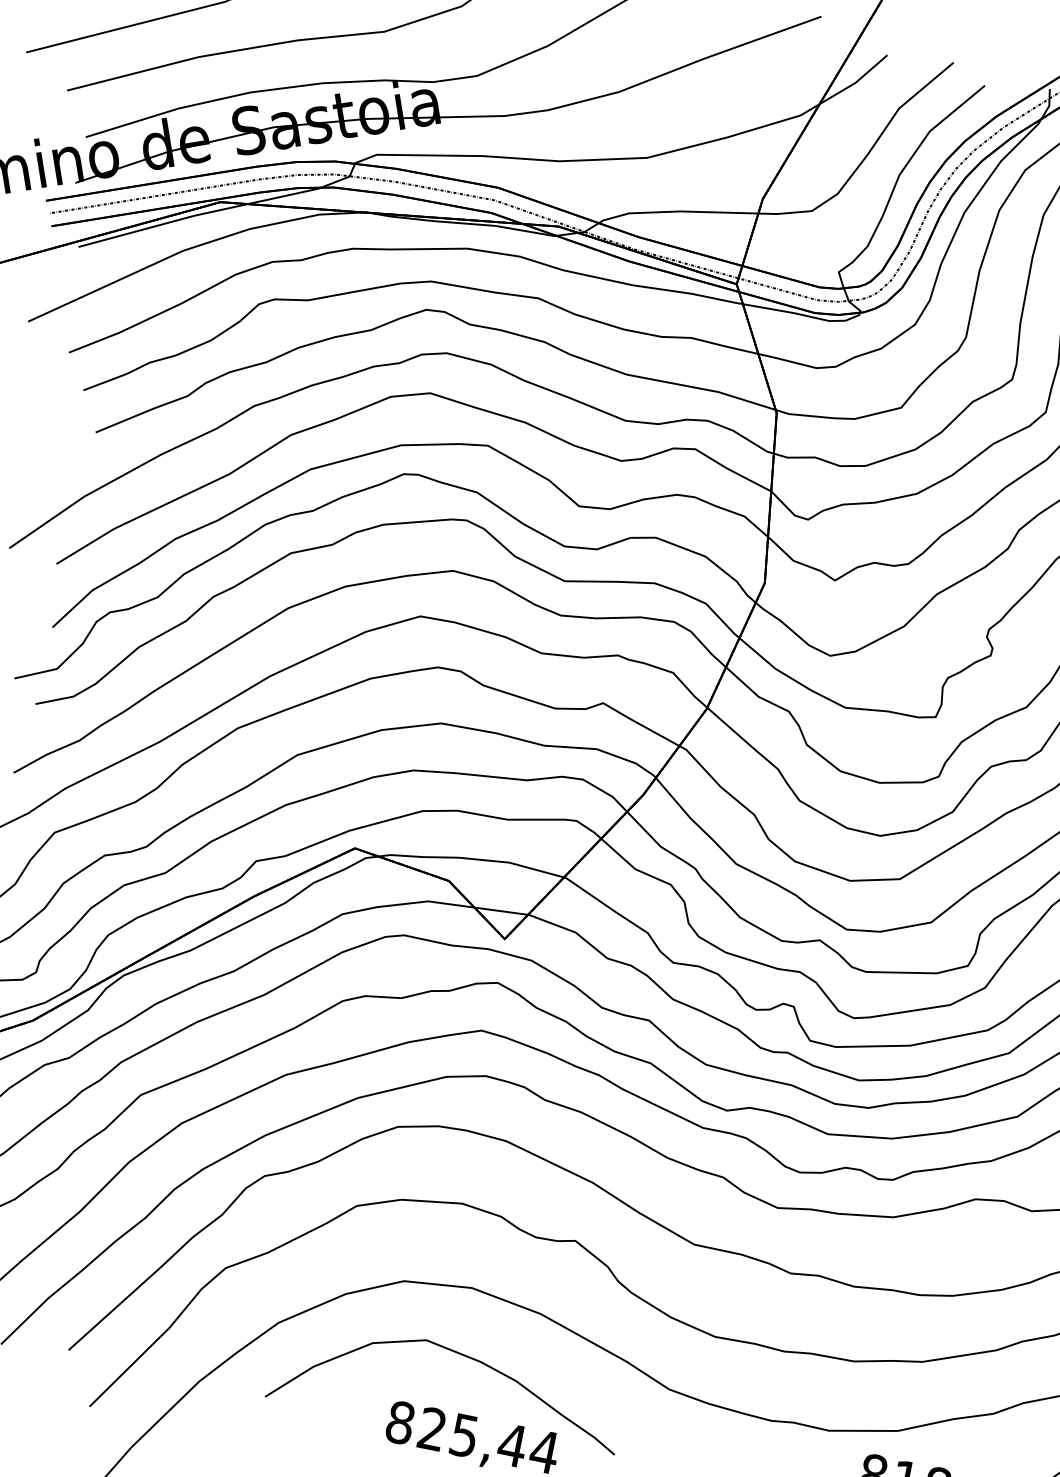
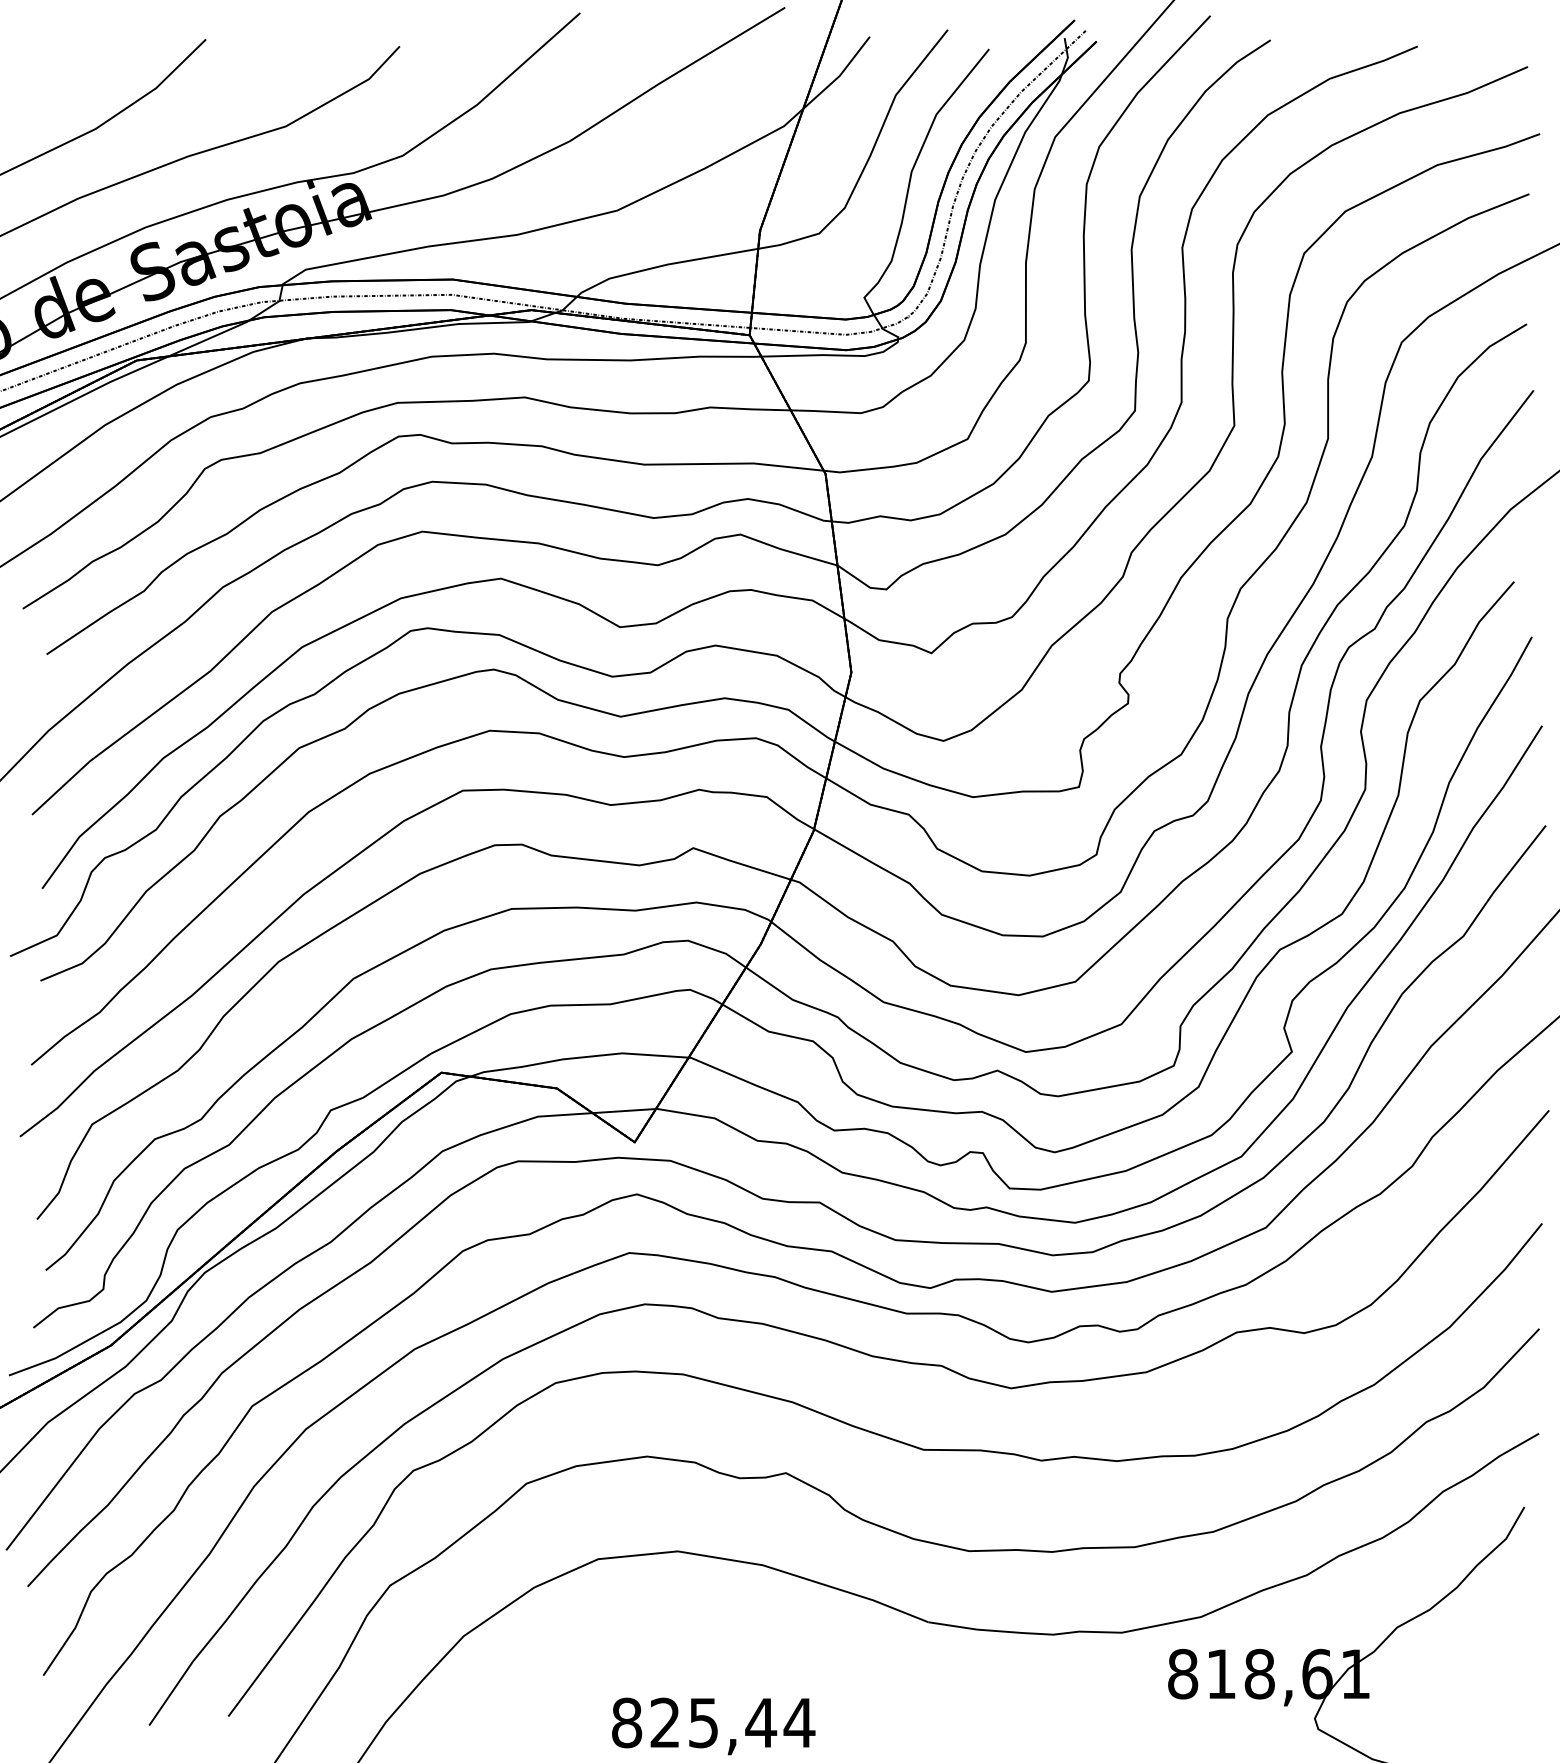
curve: (462, 1355) -> (682, 1631), removed

